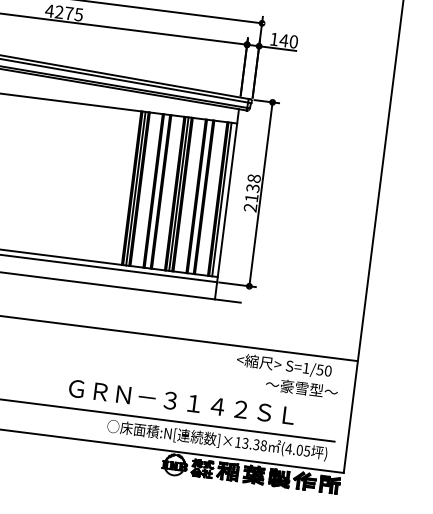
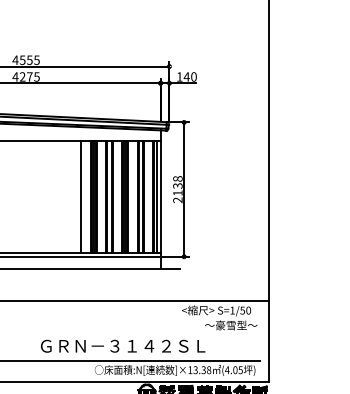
line: (119, 186) -> (81, 196), added
text: (182, 401) -> (123, 345), moved

